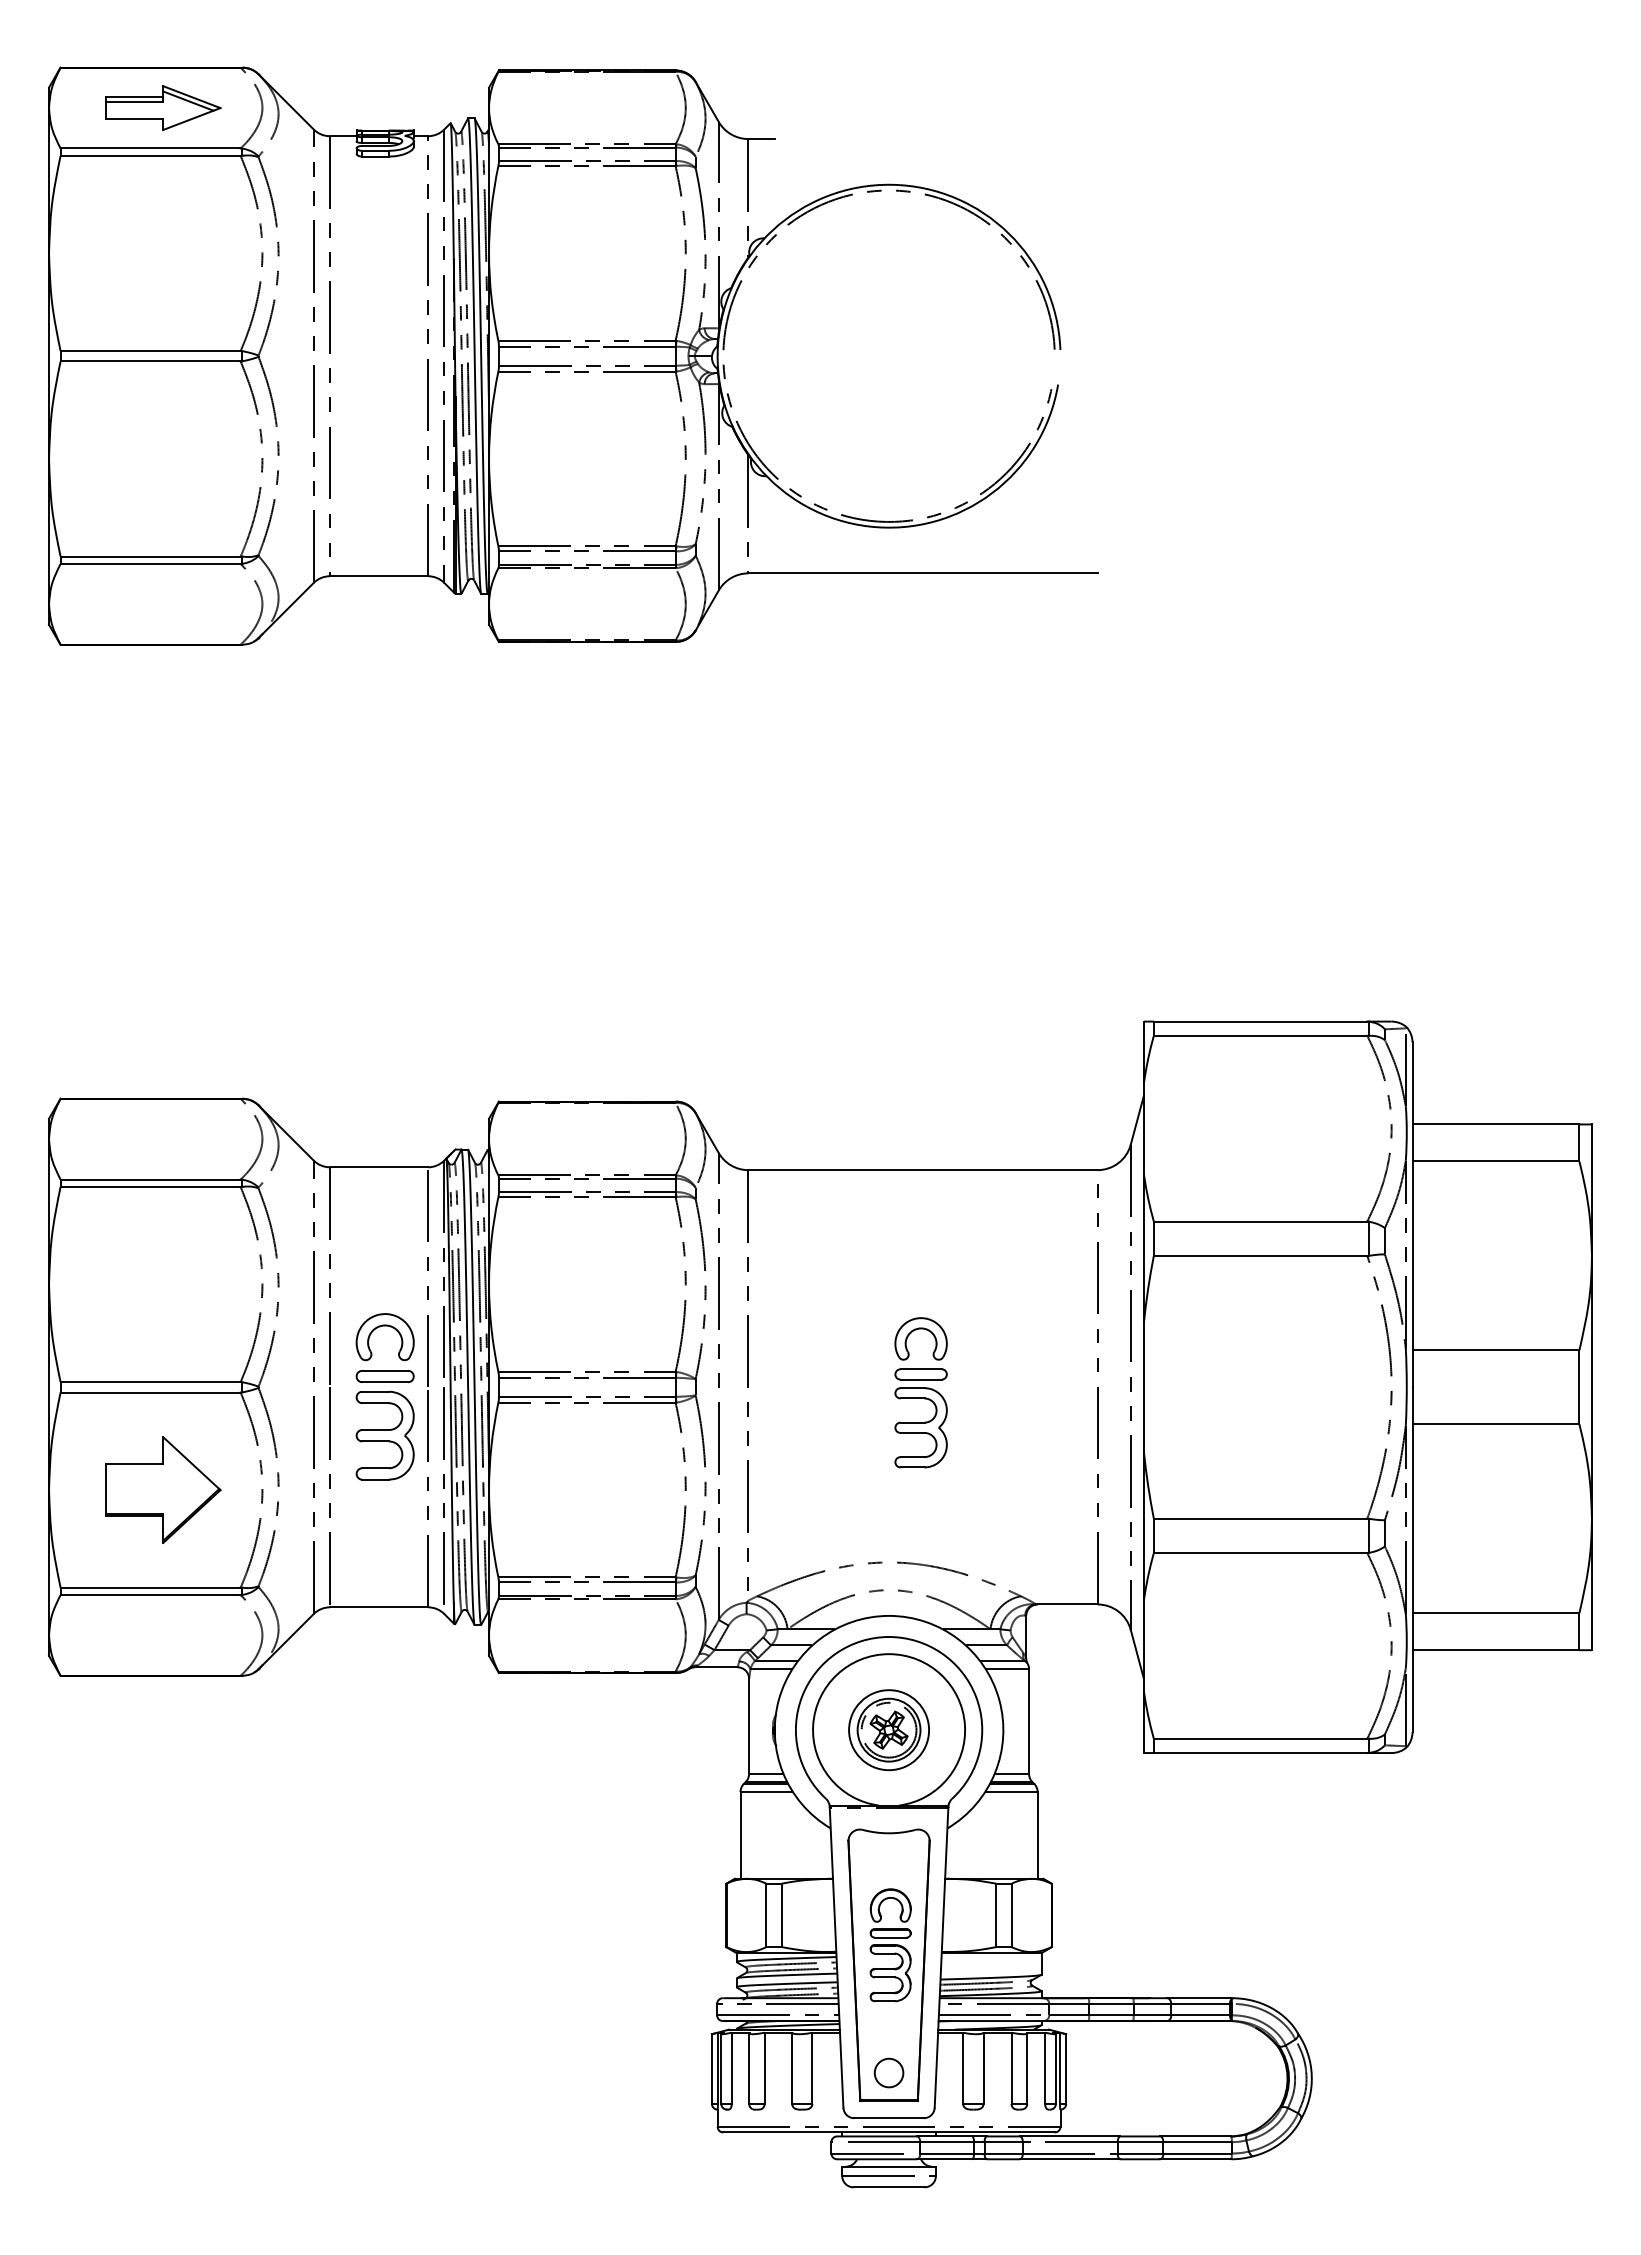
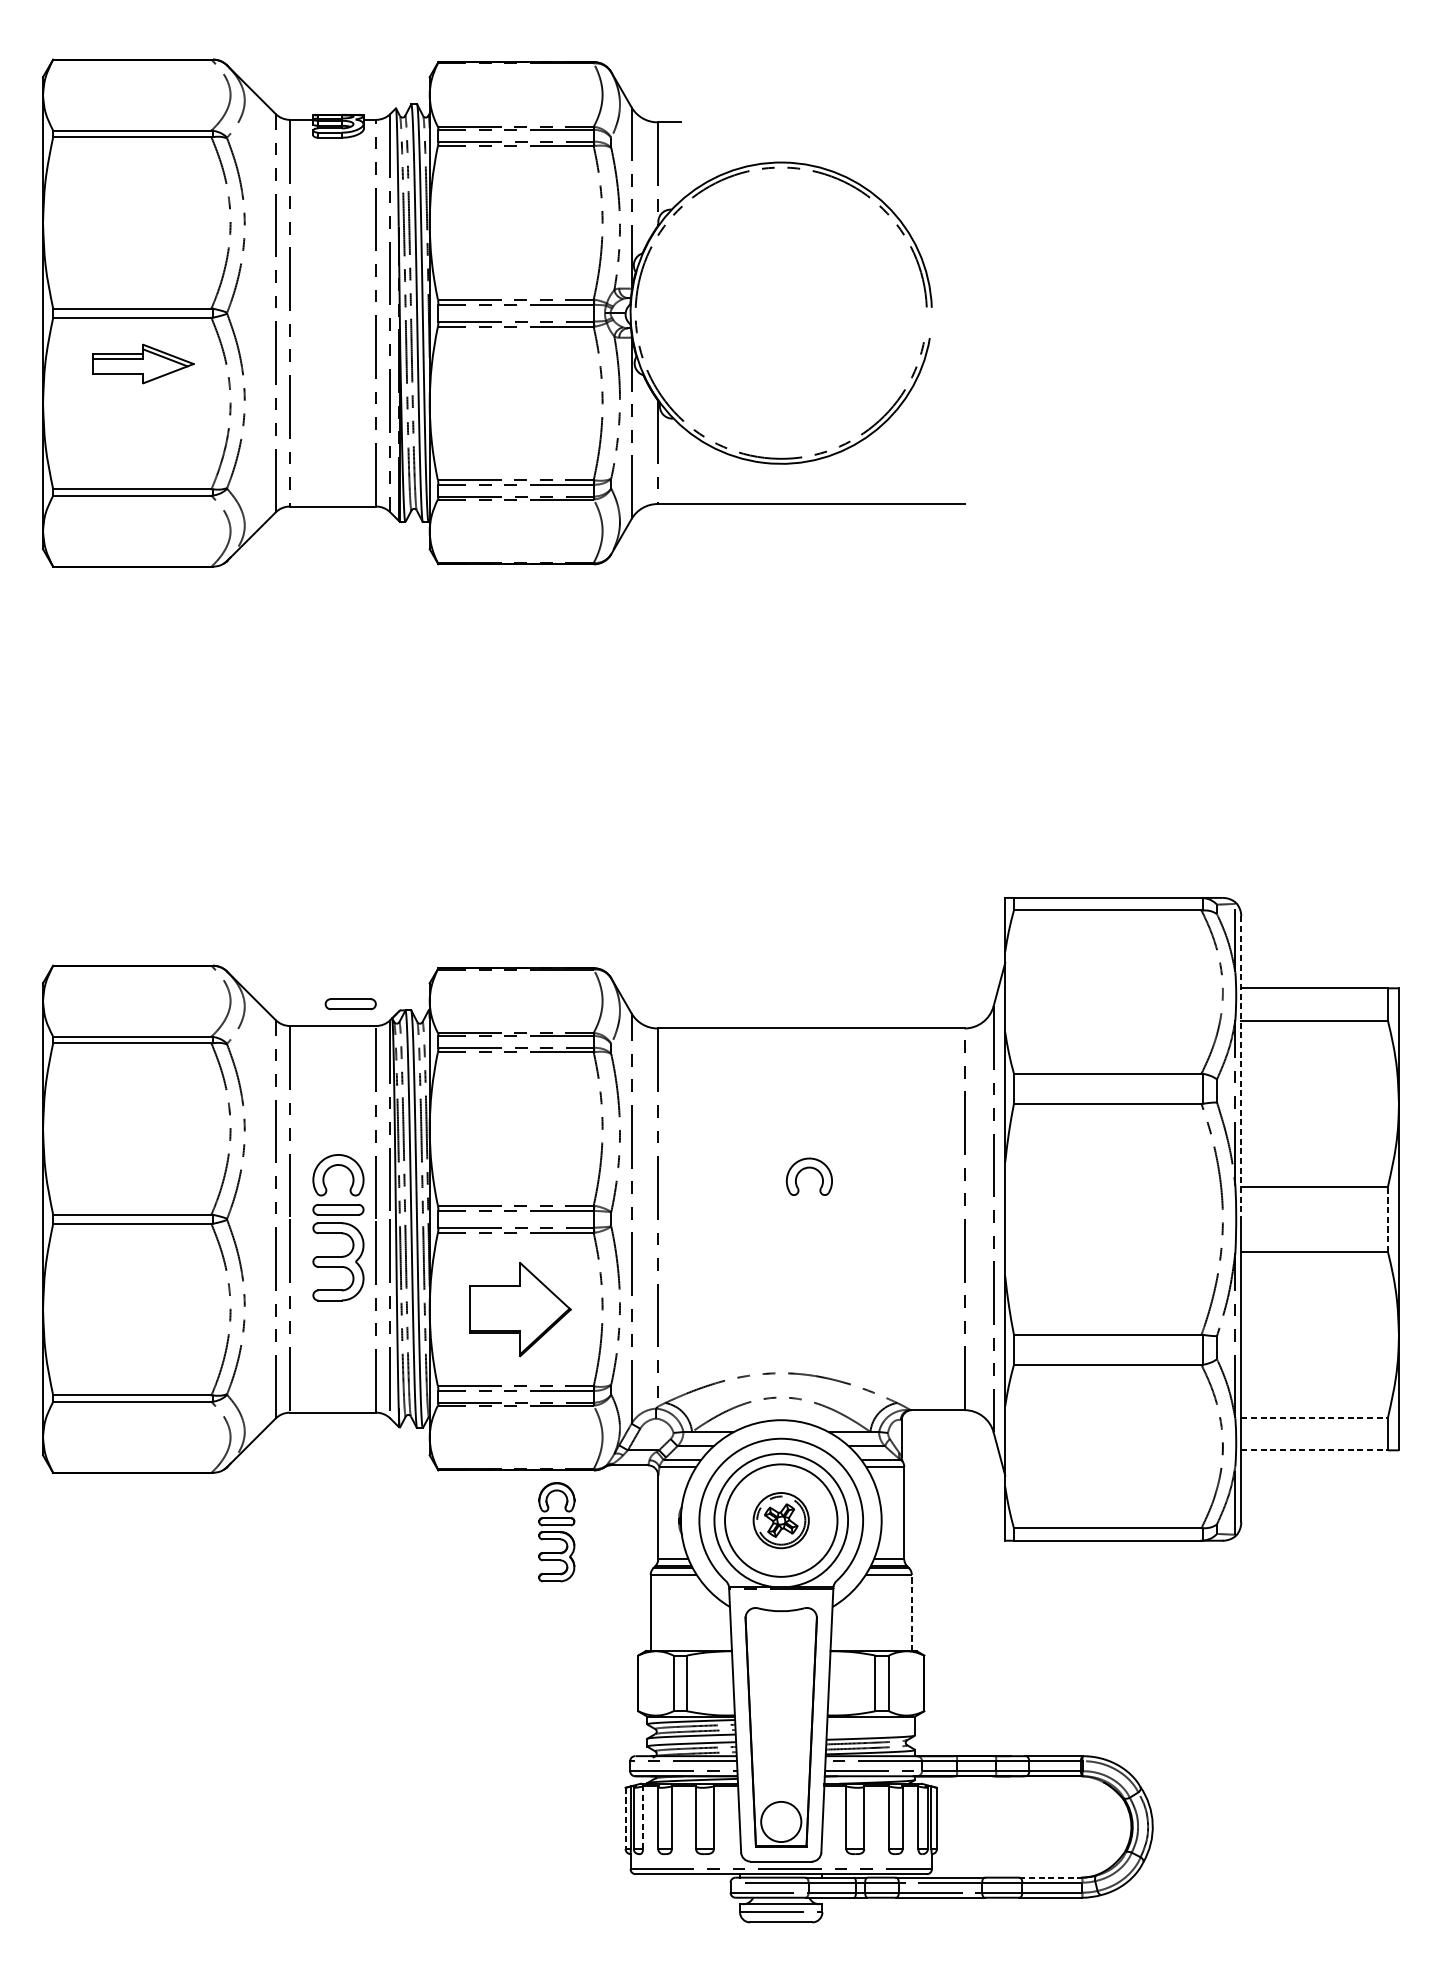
part: (163, 107) -> (143, 363), moved
part: (398, 1142) -> (350, 1004), added
line: (1412, 1215) -> (1241, 1068), solid -> dashed
line: (1579, 1386) -> (1388, 1218), solid -> dashed
part: (920, 1418) -> (808, 1246), removed
part: (163, 1489) -> (520, 1309), moved
line: (1496, 1613) -> (1315, 1418), solid -> dashed
line: (1496, 1650) -> (1315, 1450), solid -> dashed
circle: (889, 1730) -> (781, 1520), size x1.6
line: (1037, 1834) -> (911, 1612), solid -> dashed
part: (890, 1945) -> (556, 1532), moved
line: (731, 2068) -> (642, 1817), solid -> dashed
line: (711, 2069) -> (625, 1818), solid -> dashed
circle: (888, 2072) -> (780, 1821), size x1.6
line: (1195, 2136) -> (1050, 1877), solid -> dashed

